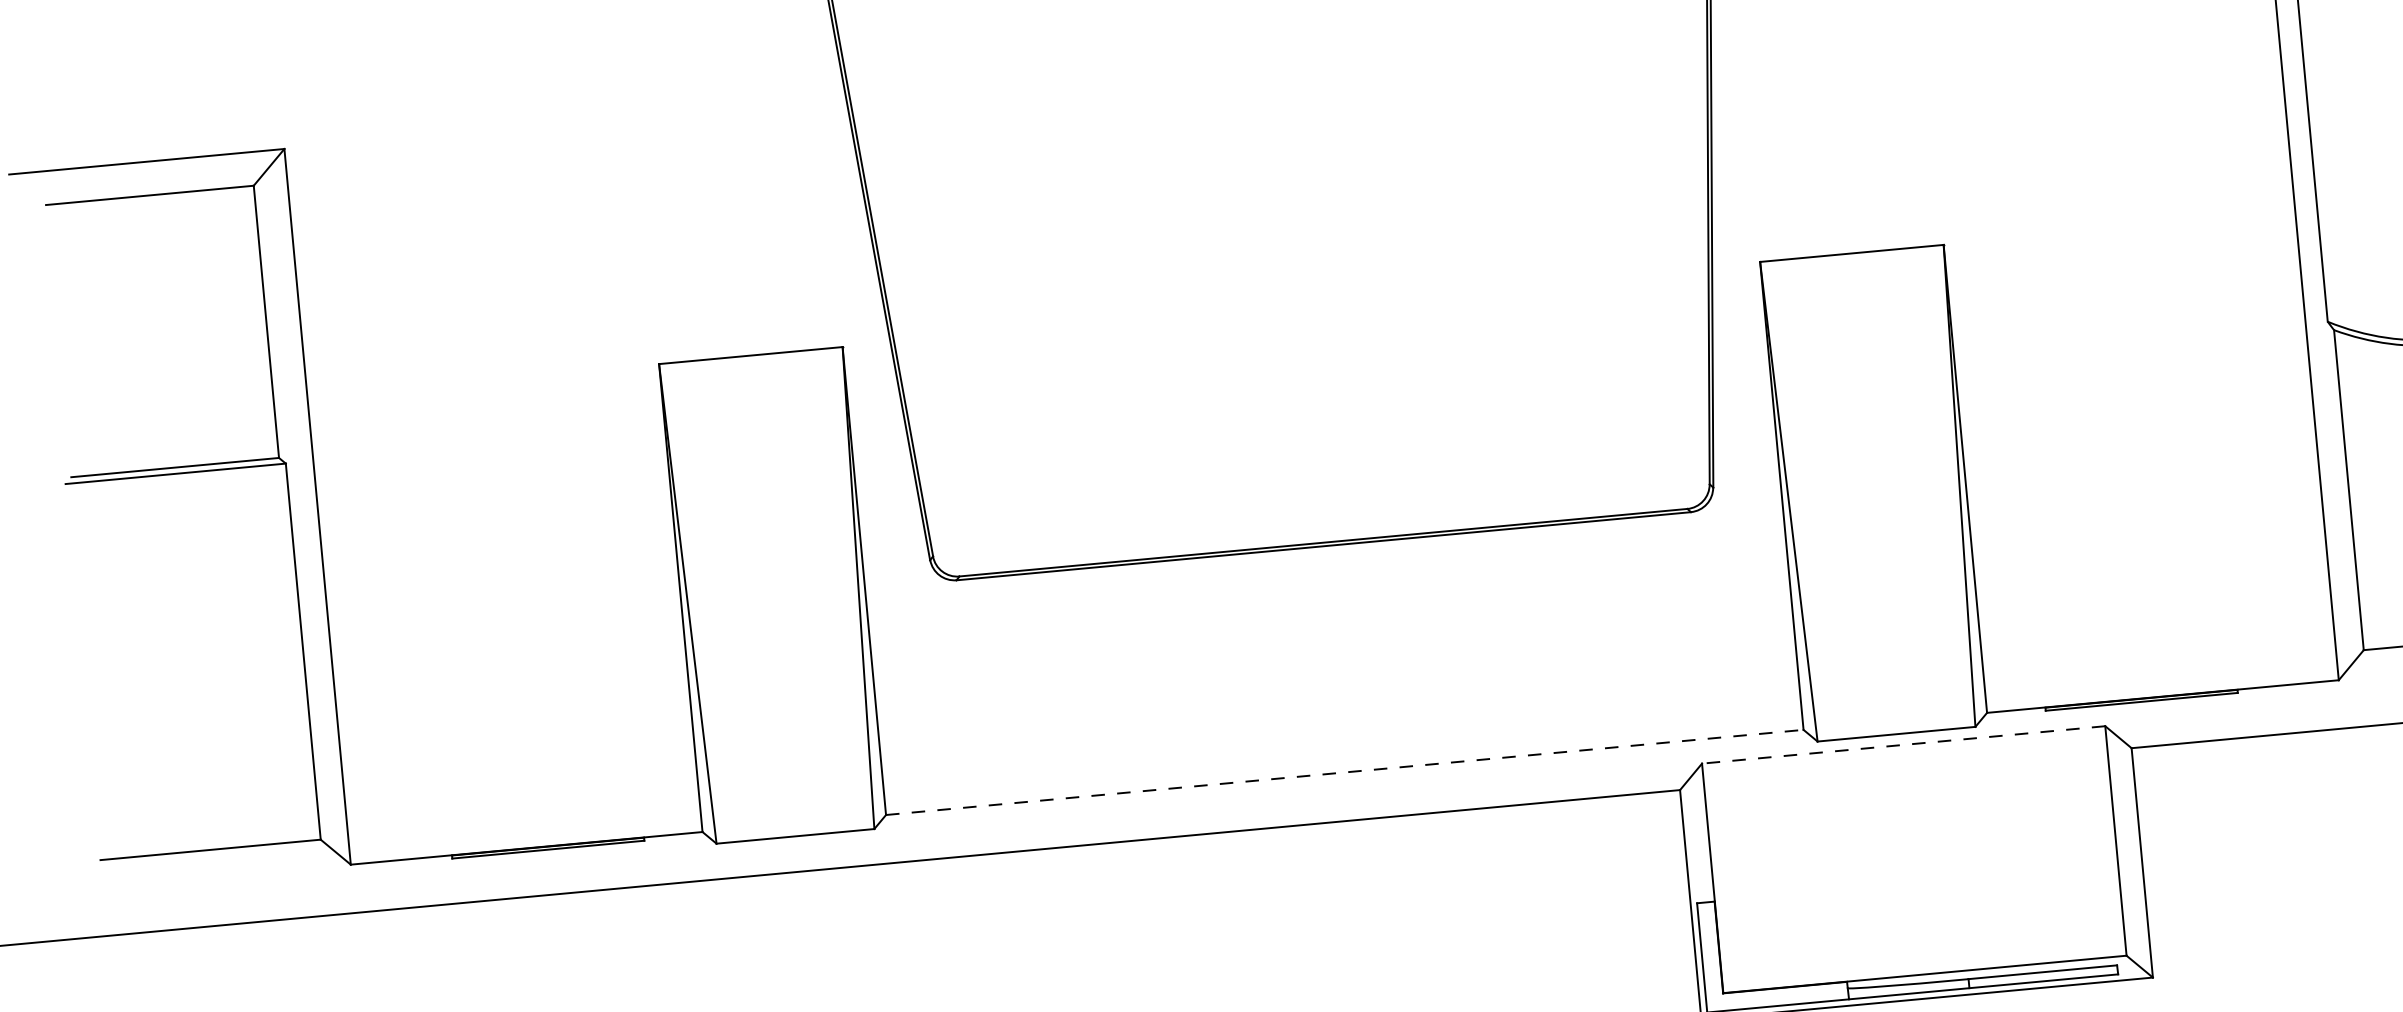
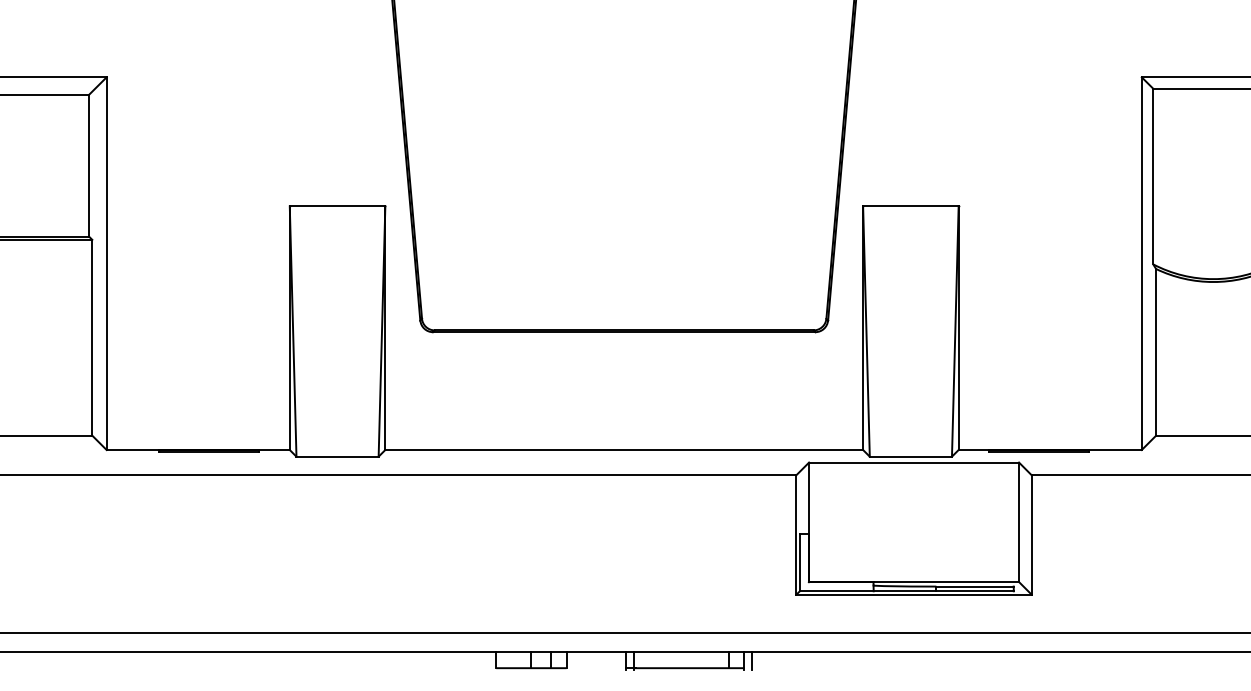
line: (1904, 744) -> (914, 462), dashed -> solid
line: (1345, 773) -> (624, 450), dashed -> solid

